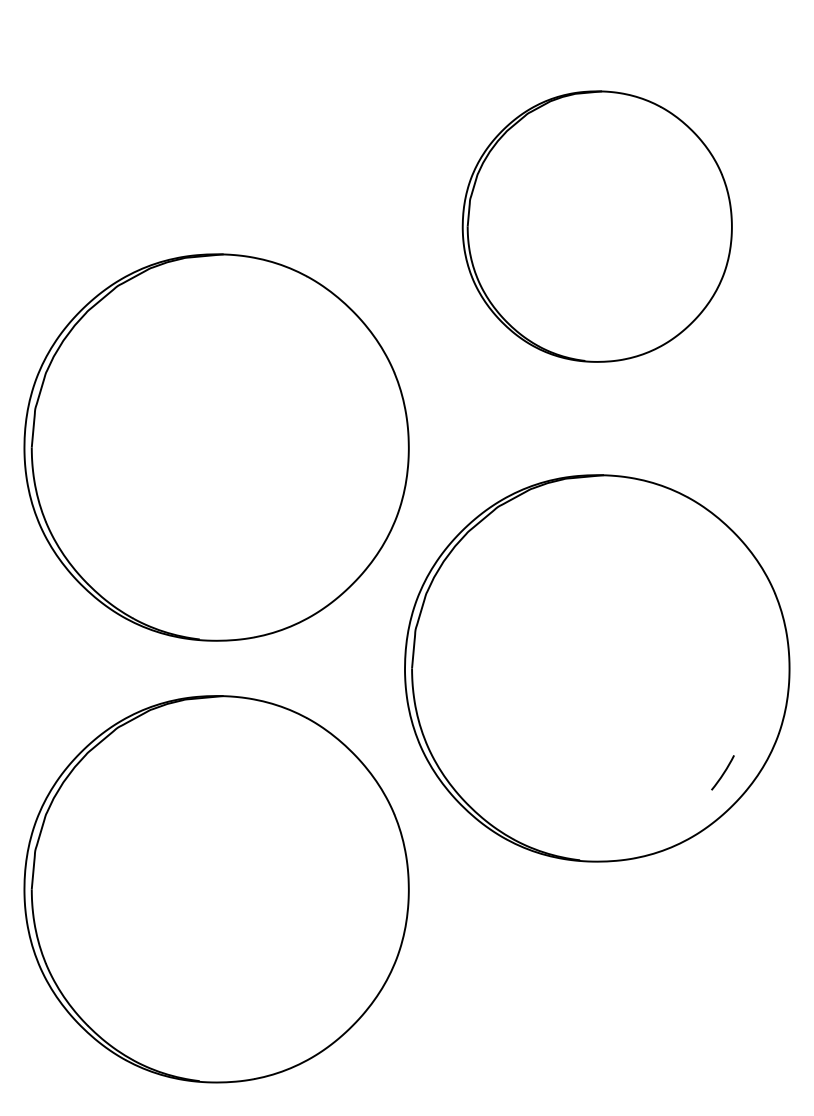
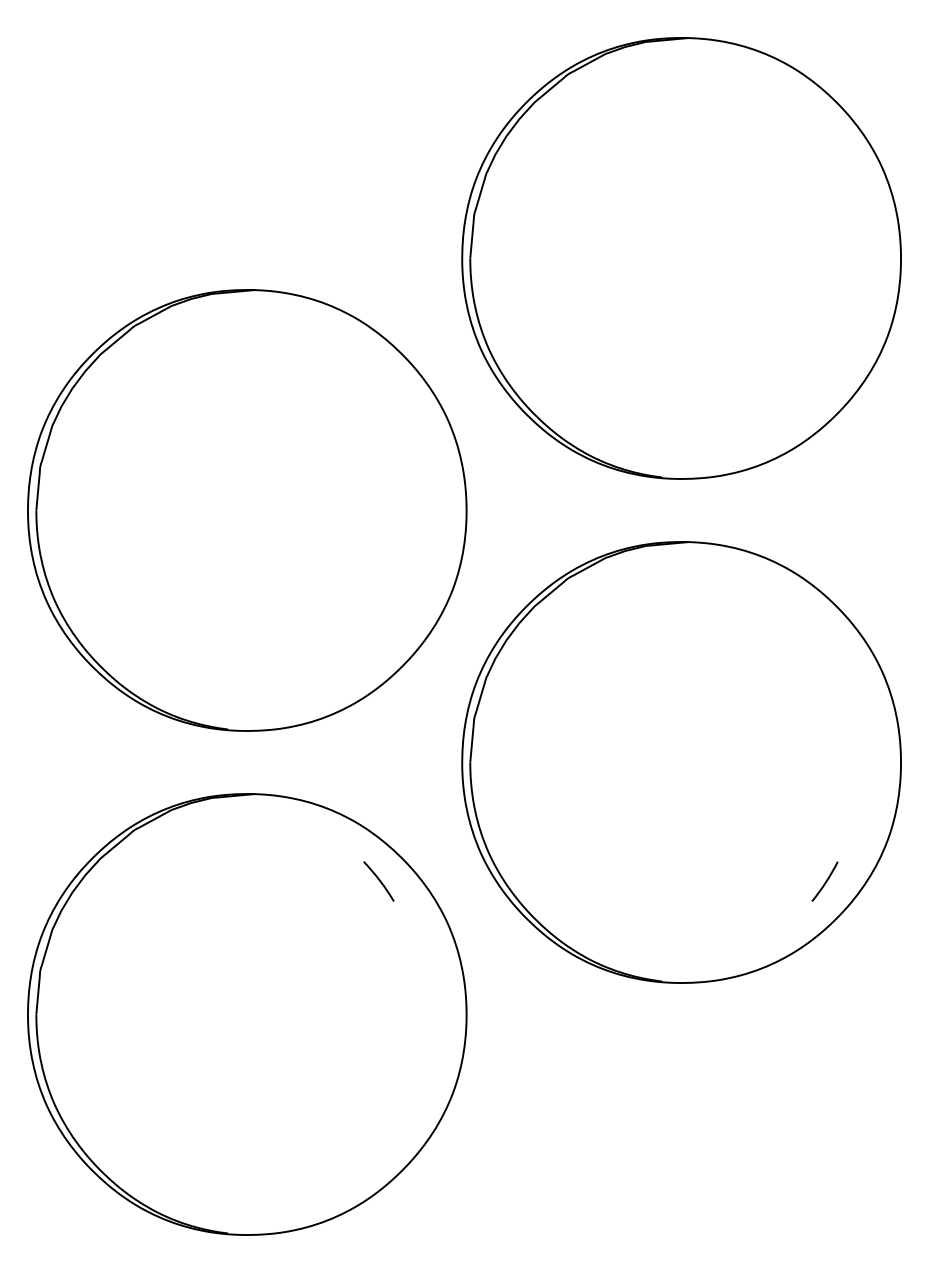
part: (597, 226) -> (681, 258), size x1.43
line: (331, 771) -> (378, 880), added

